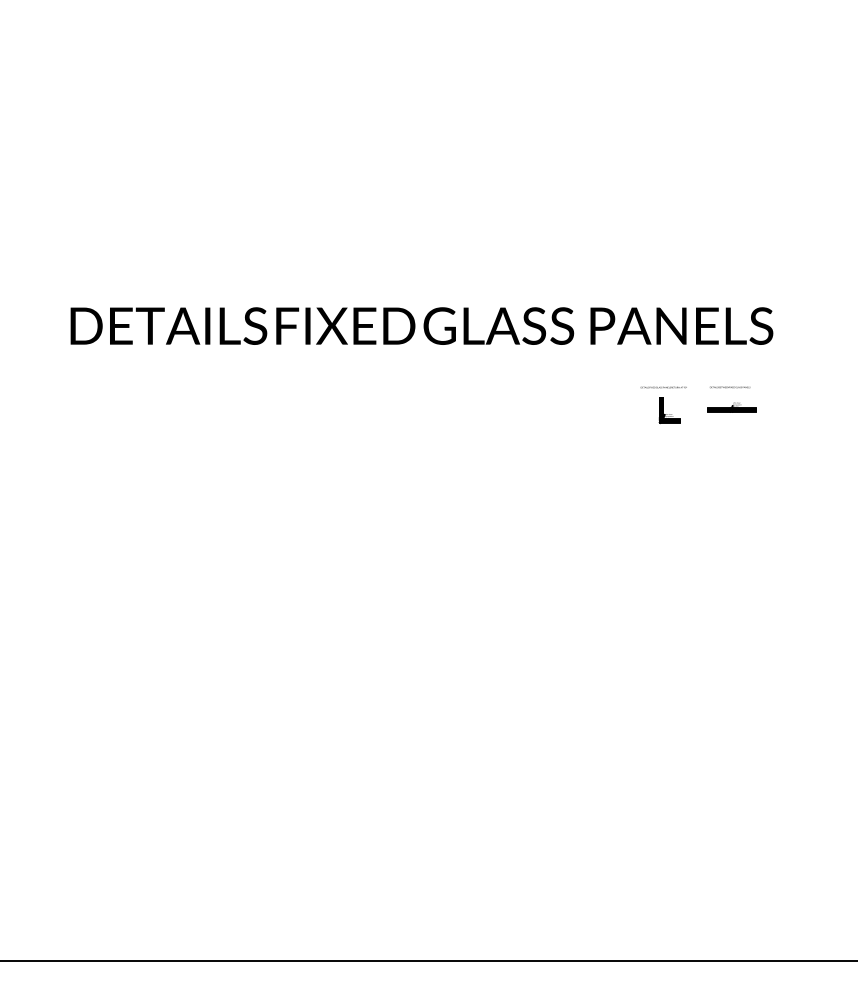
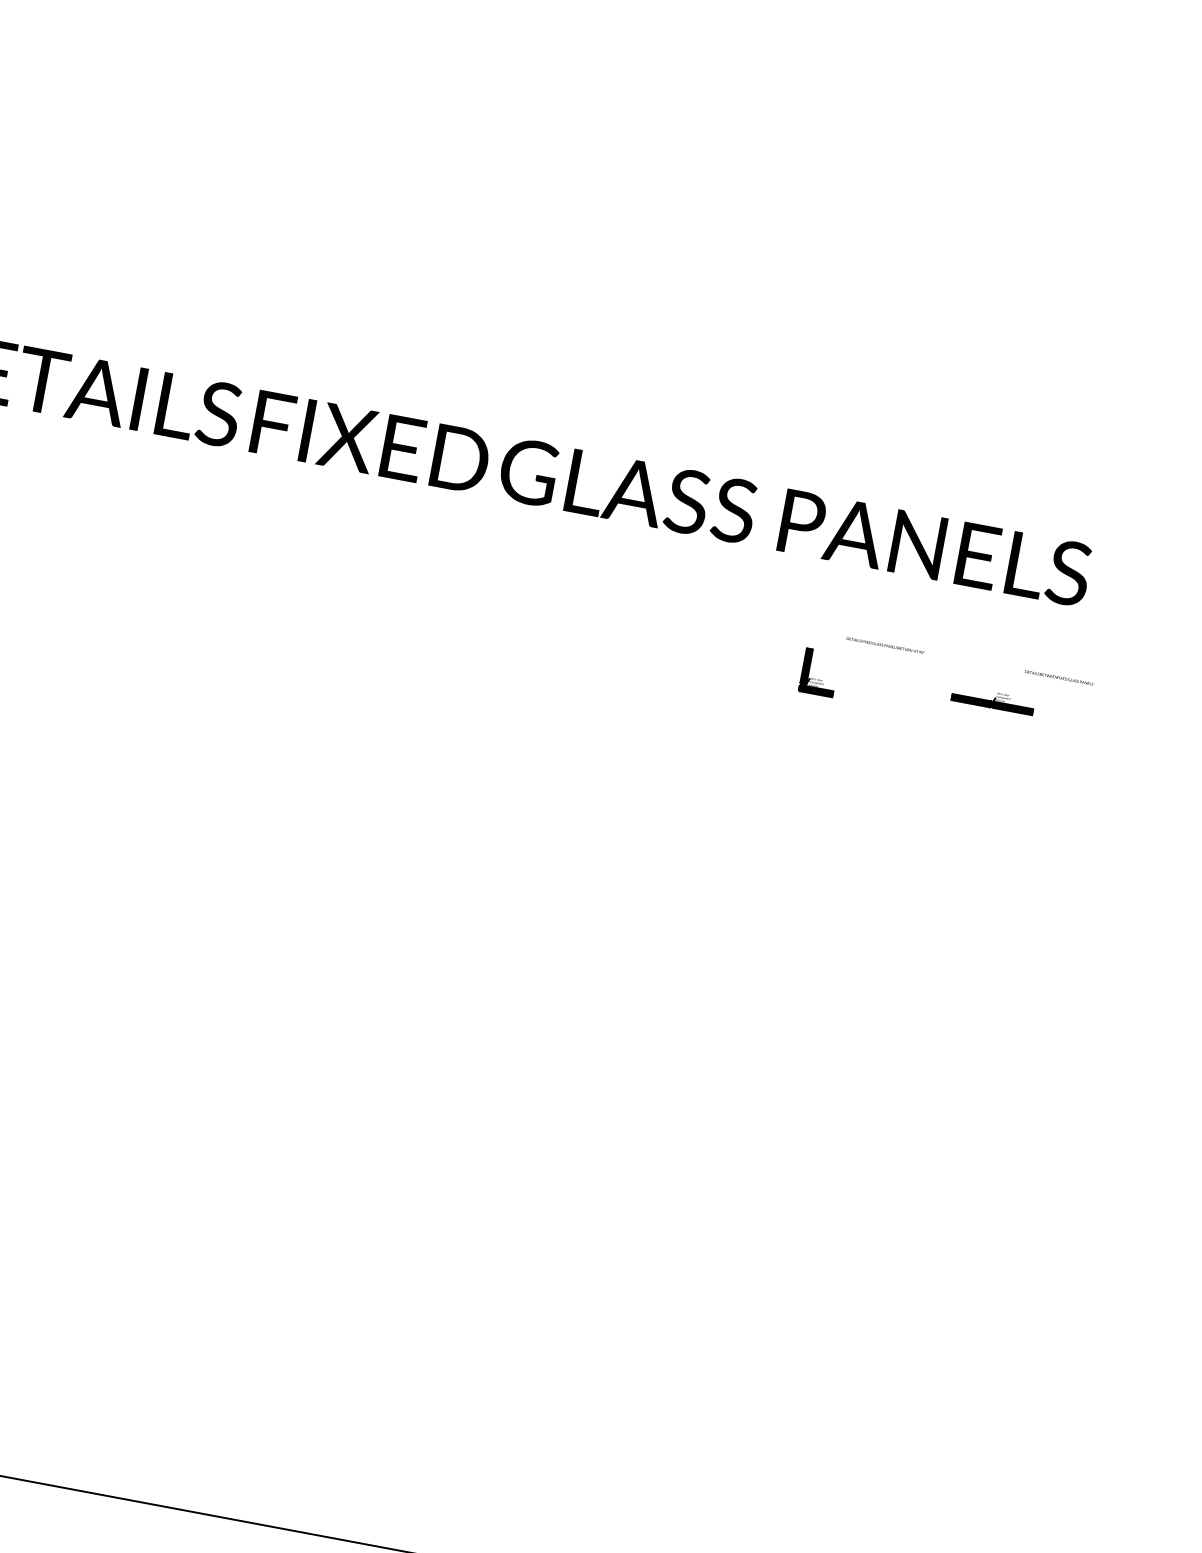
text: (730, 387) -> (1059, 678), moved
part: (669, 410) -> (819, 673), moved

